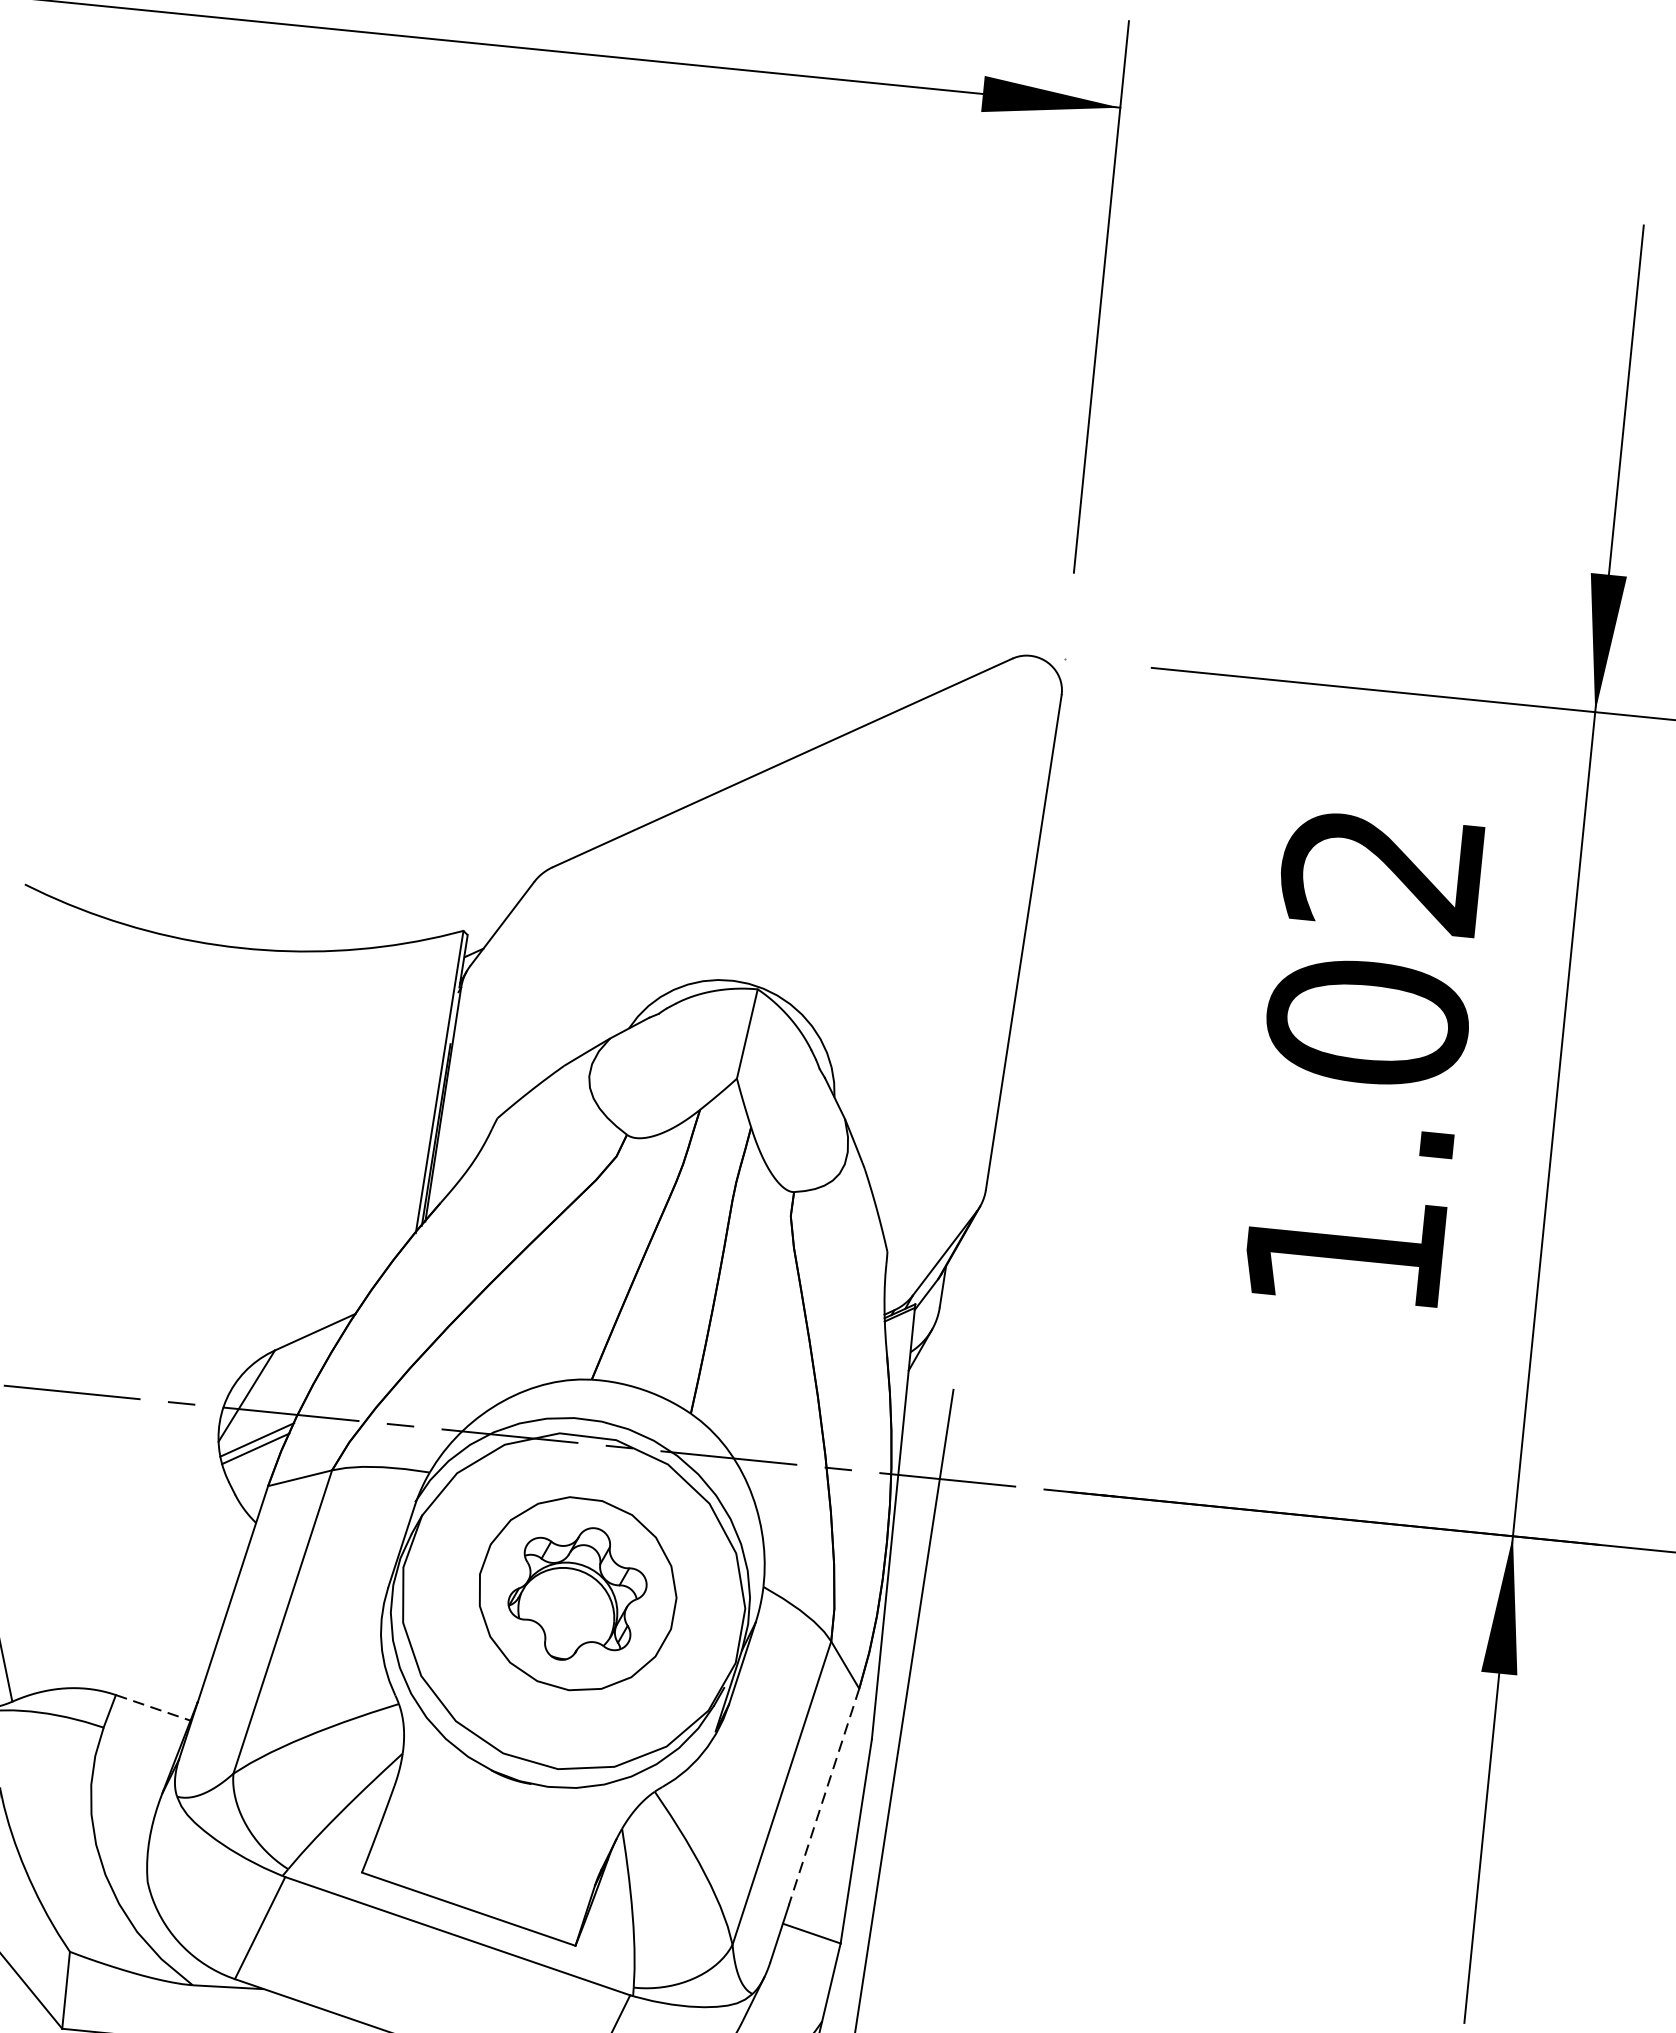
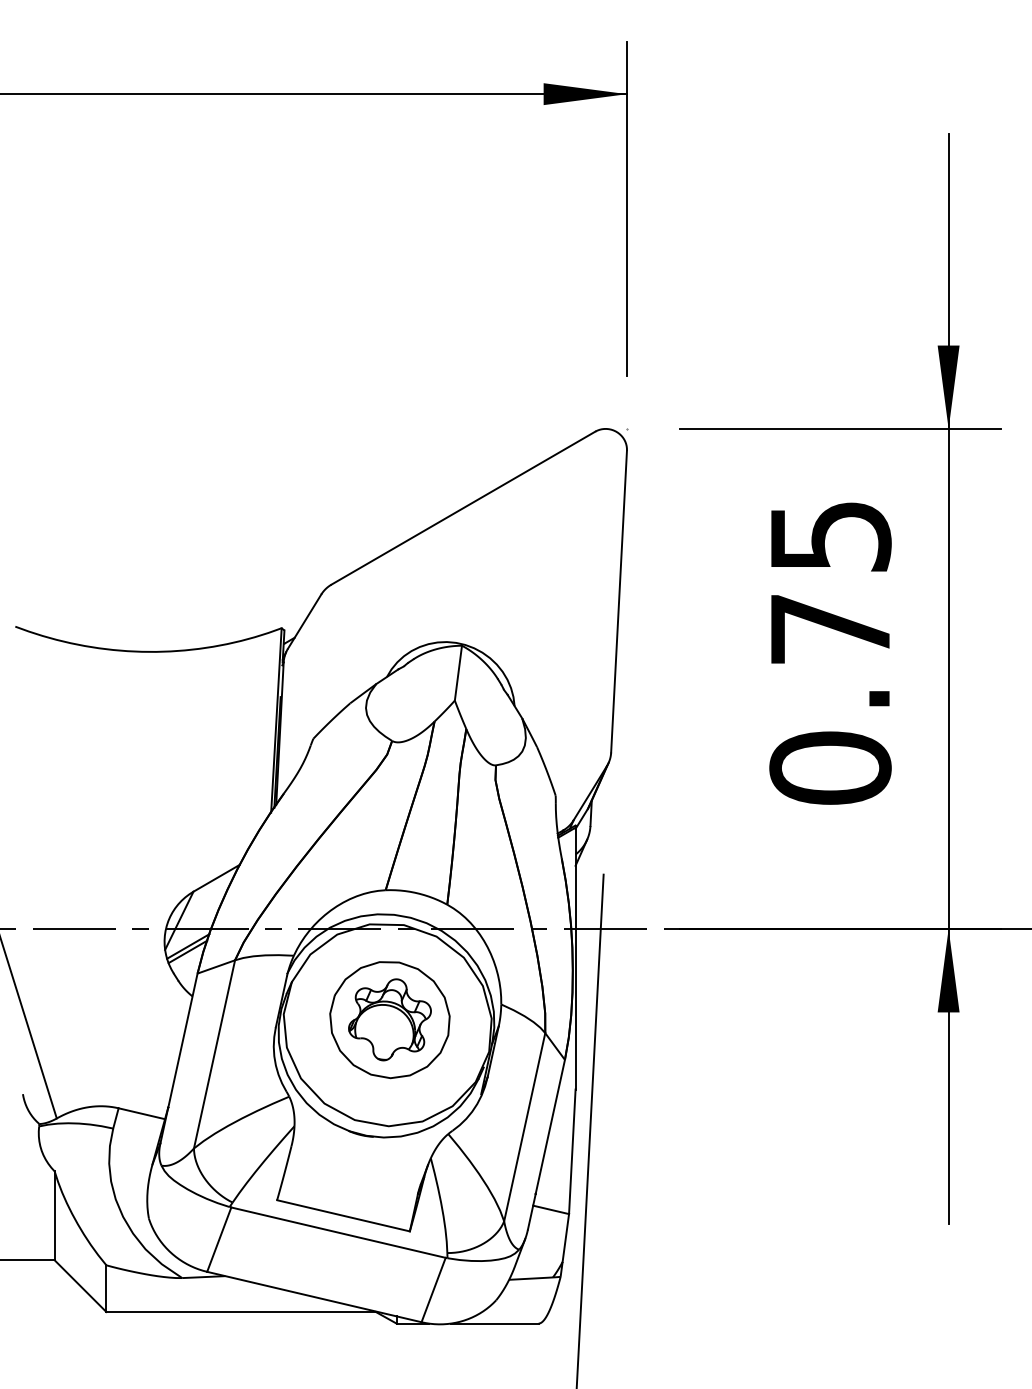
text: (1363, 1062) -> (830, 653), 1.02 -> 0.75
line: (152, 1707) -> (141, 1113), dashed -> solid
line: (824, 1796) -> (550, 1126), dashed -> solid

